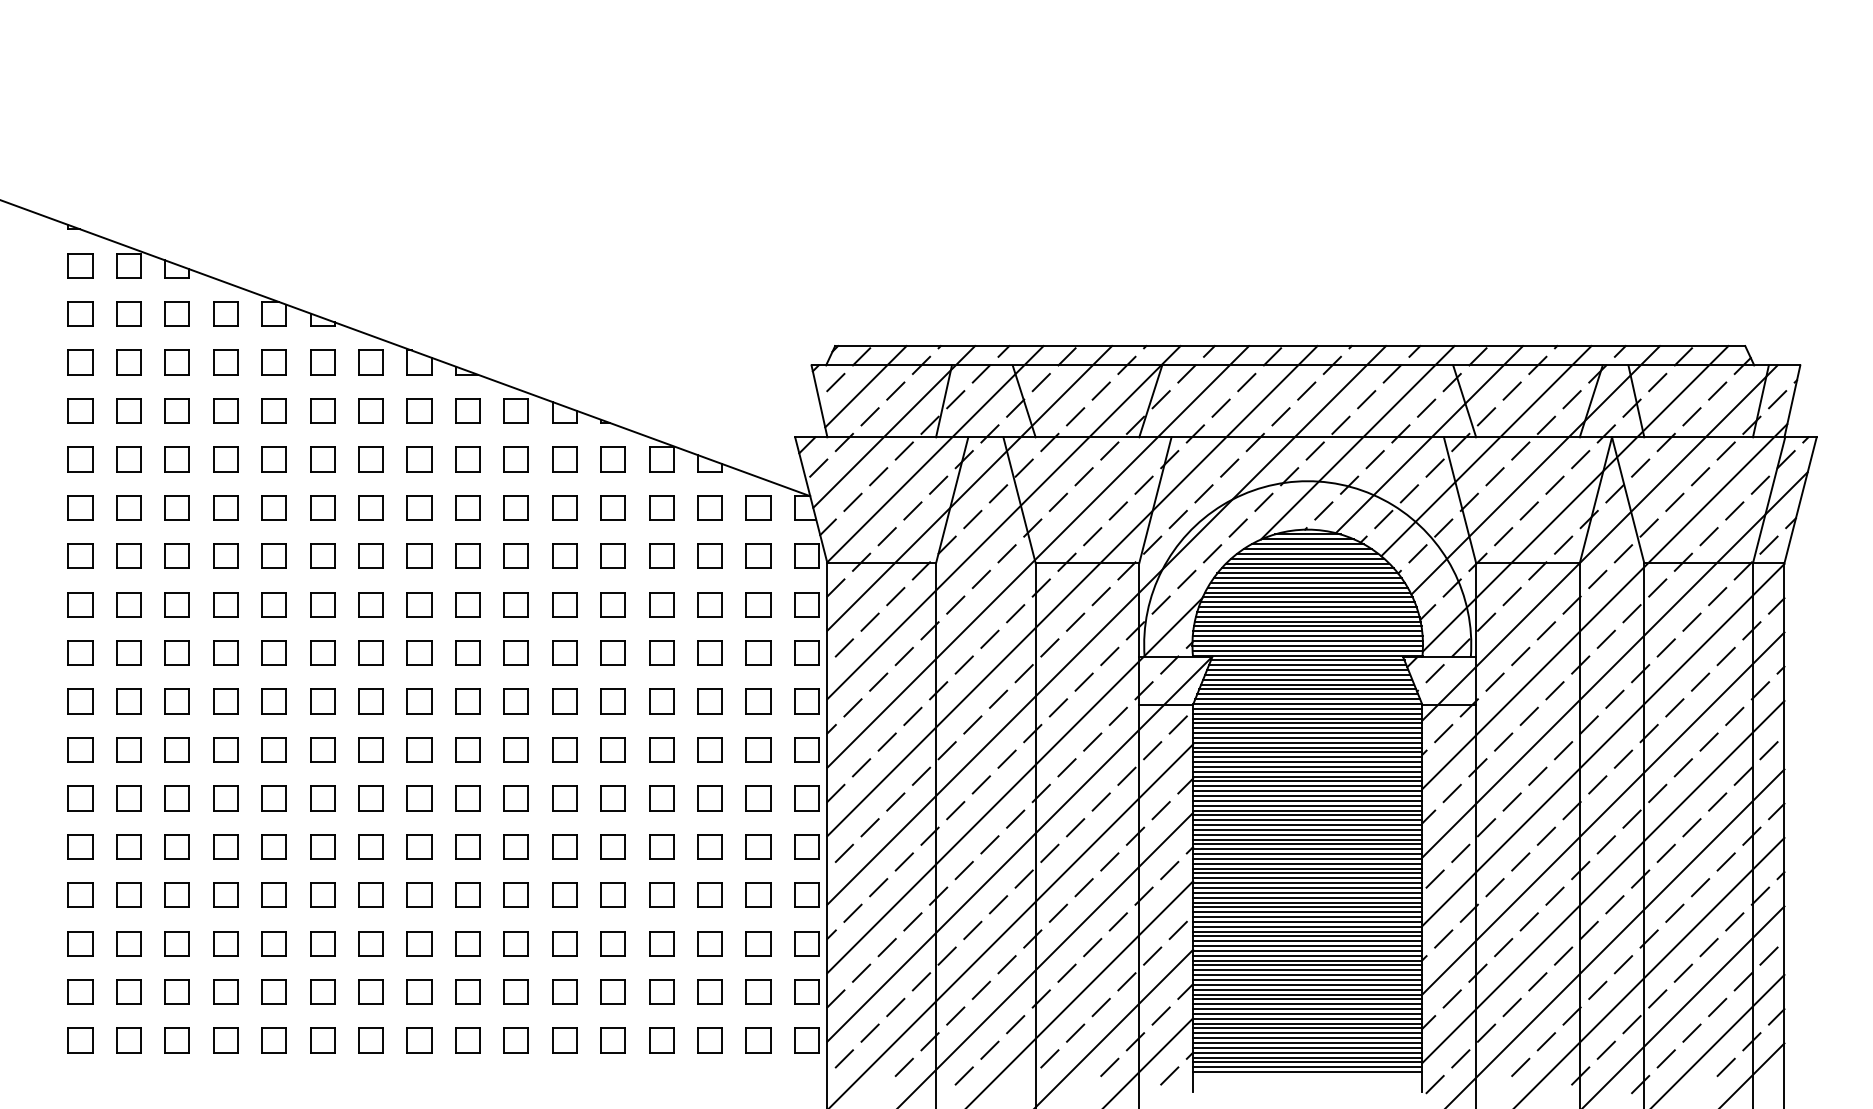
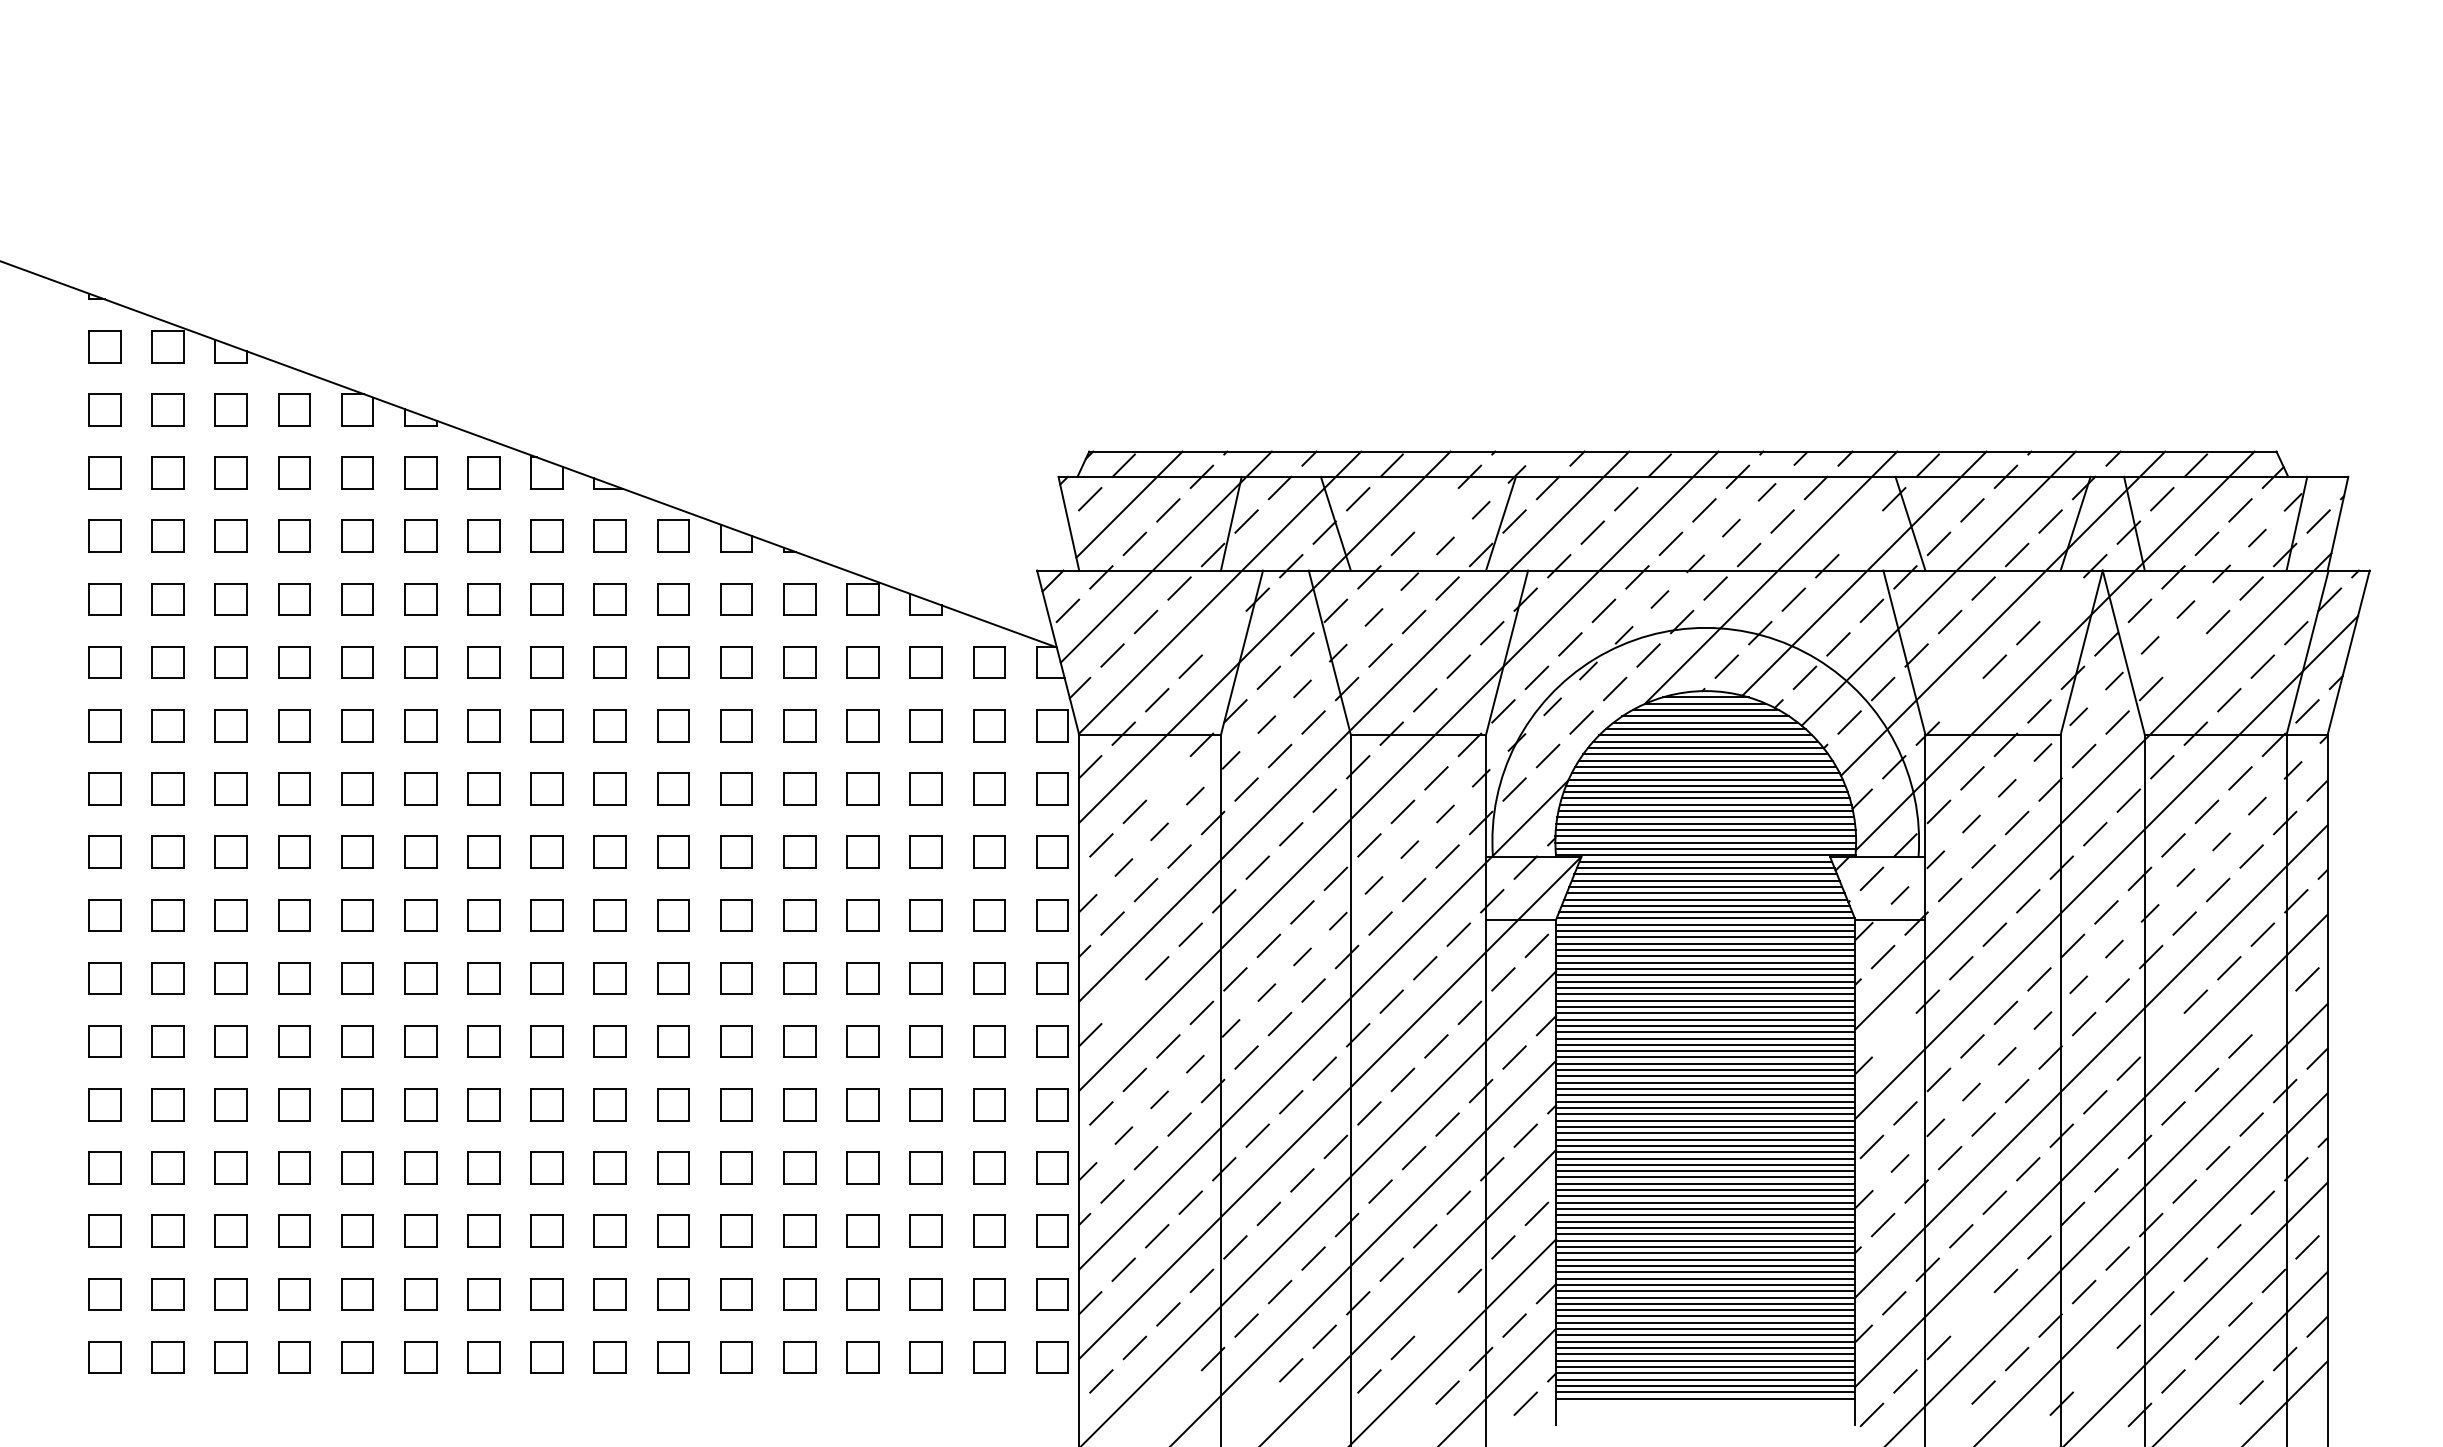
line: (1101, 391) -> (1436, 510), removed
line: (1426, 408) -> (1860, 532), removed
line: (1580, 459) -> (2061, 599), removed
line: (938, 485) -> (1224, 633), removed
line: (1674, 502) -> (2184, 655), removed
line: (1003, 522) -> (1309, 681), solid -> dashed
line: (1503, 536) -> (1961, 700), removed
line: (1600, 543) -> (2087, 708), solid -> dashed
line: (895, 596) -> (1168, 778), removed
line: (1106, 625) -> (1443, 815), solid -> dashed
line: (1603, 745) -> (2091, 972), solid -> dashed
line: (861, 767) -> (1123, 1001), removed
line: (1742, 776) -> (2273, 1012), removed
line: (1452, 793) -> (1894, 1035), removed
line: (1657, 793) -> (2162, 1035), removed
line: (1101, 1007) -> (1436, 1314), removed
line: (1512, 1007) -> (1972, 1314), removed
line: (1606, 1050) -> (2095, 1370), removed
line: (904, 1067) -> (1179, 1392), removed
line: (964, 1075) -> (1257, 1403), removed

